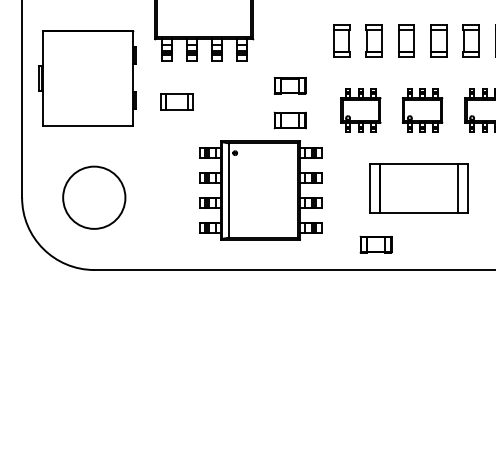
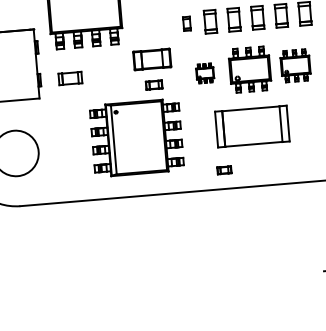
part: (341, 40) -> (186, 23), size x0.6
part: (289, 85) -> (151, 59), size x1.6
part: (360, 110) -> (204, 73), size x0.6
part: (422, 110) -> (250, 69), size x1.4
part: (289, 120) -> (153, 85), size x0.7
part: (375, 244) -> (223, 170), size x0.6

